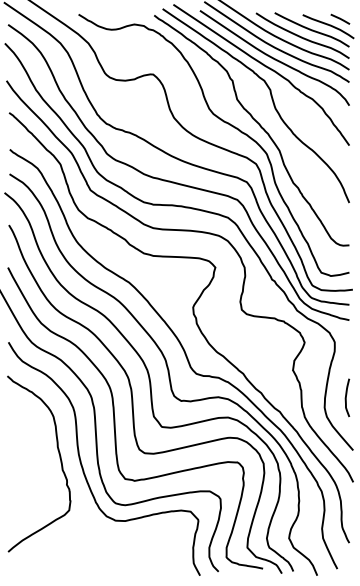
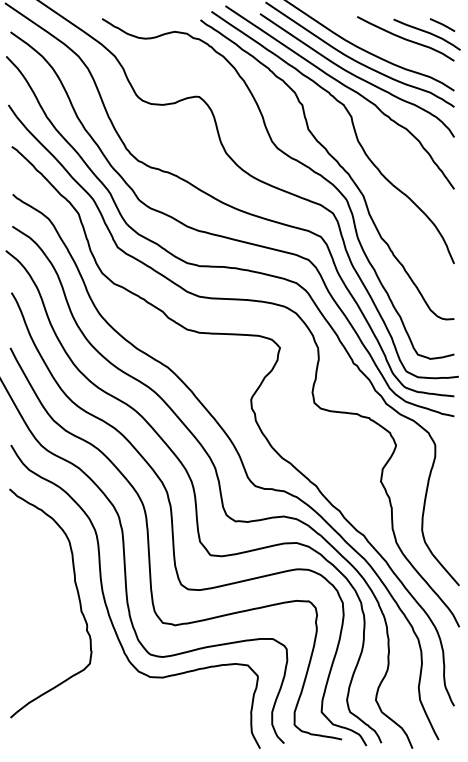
curve: (302, 36) -> (393, 47), removed
curve: (346, 397) -> (450, 516), removed

